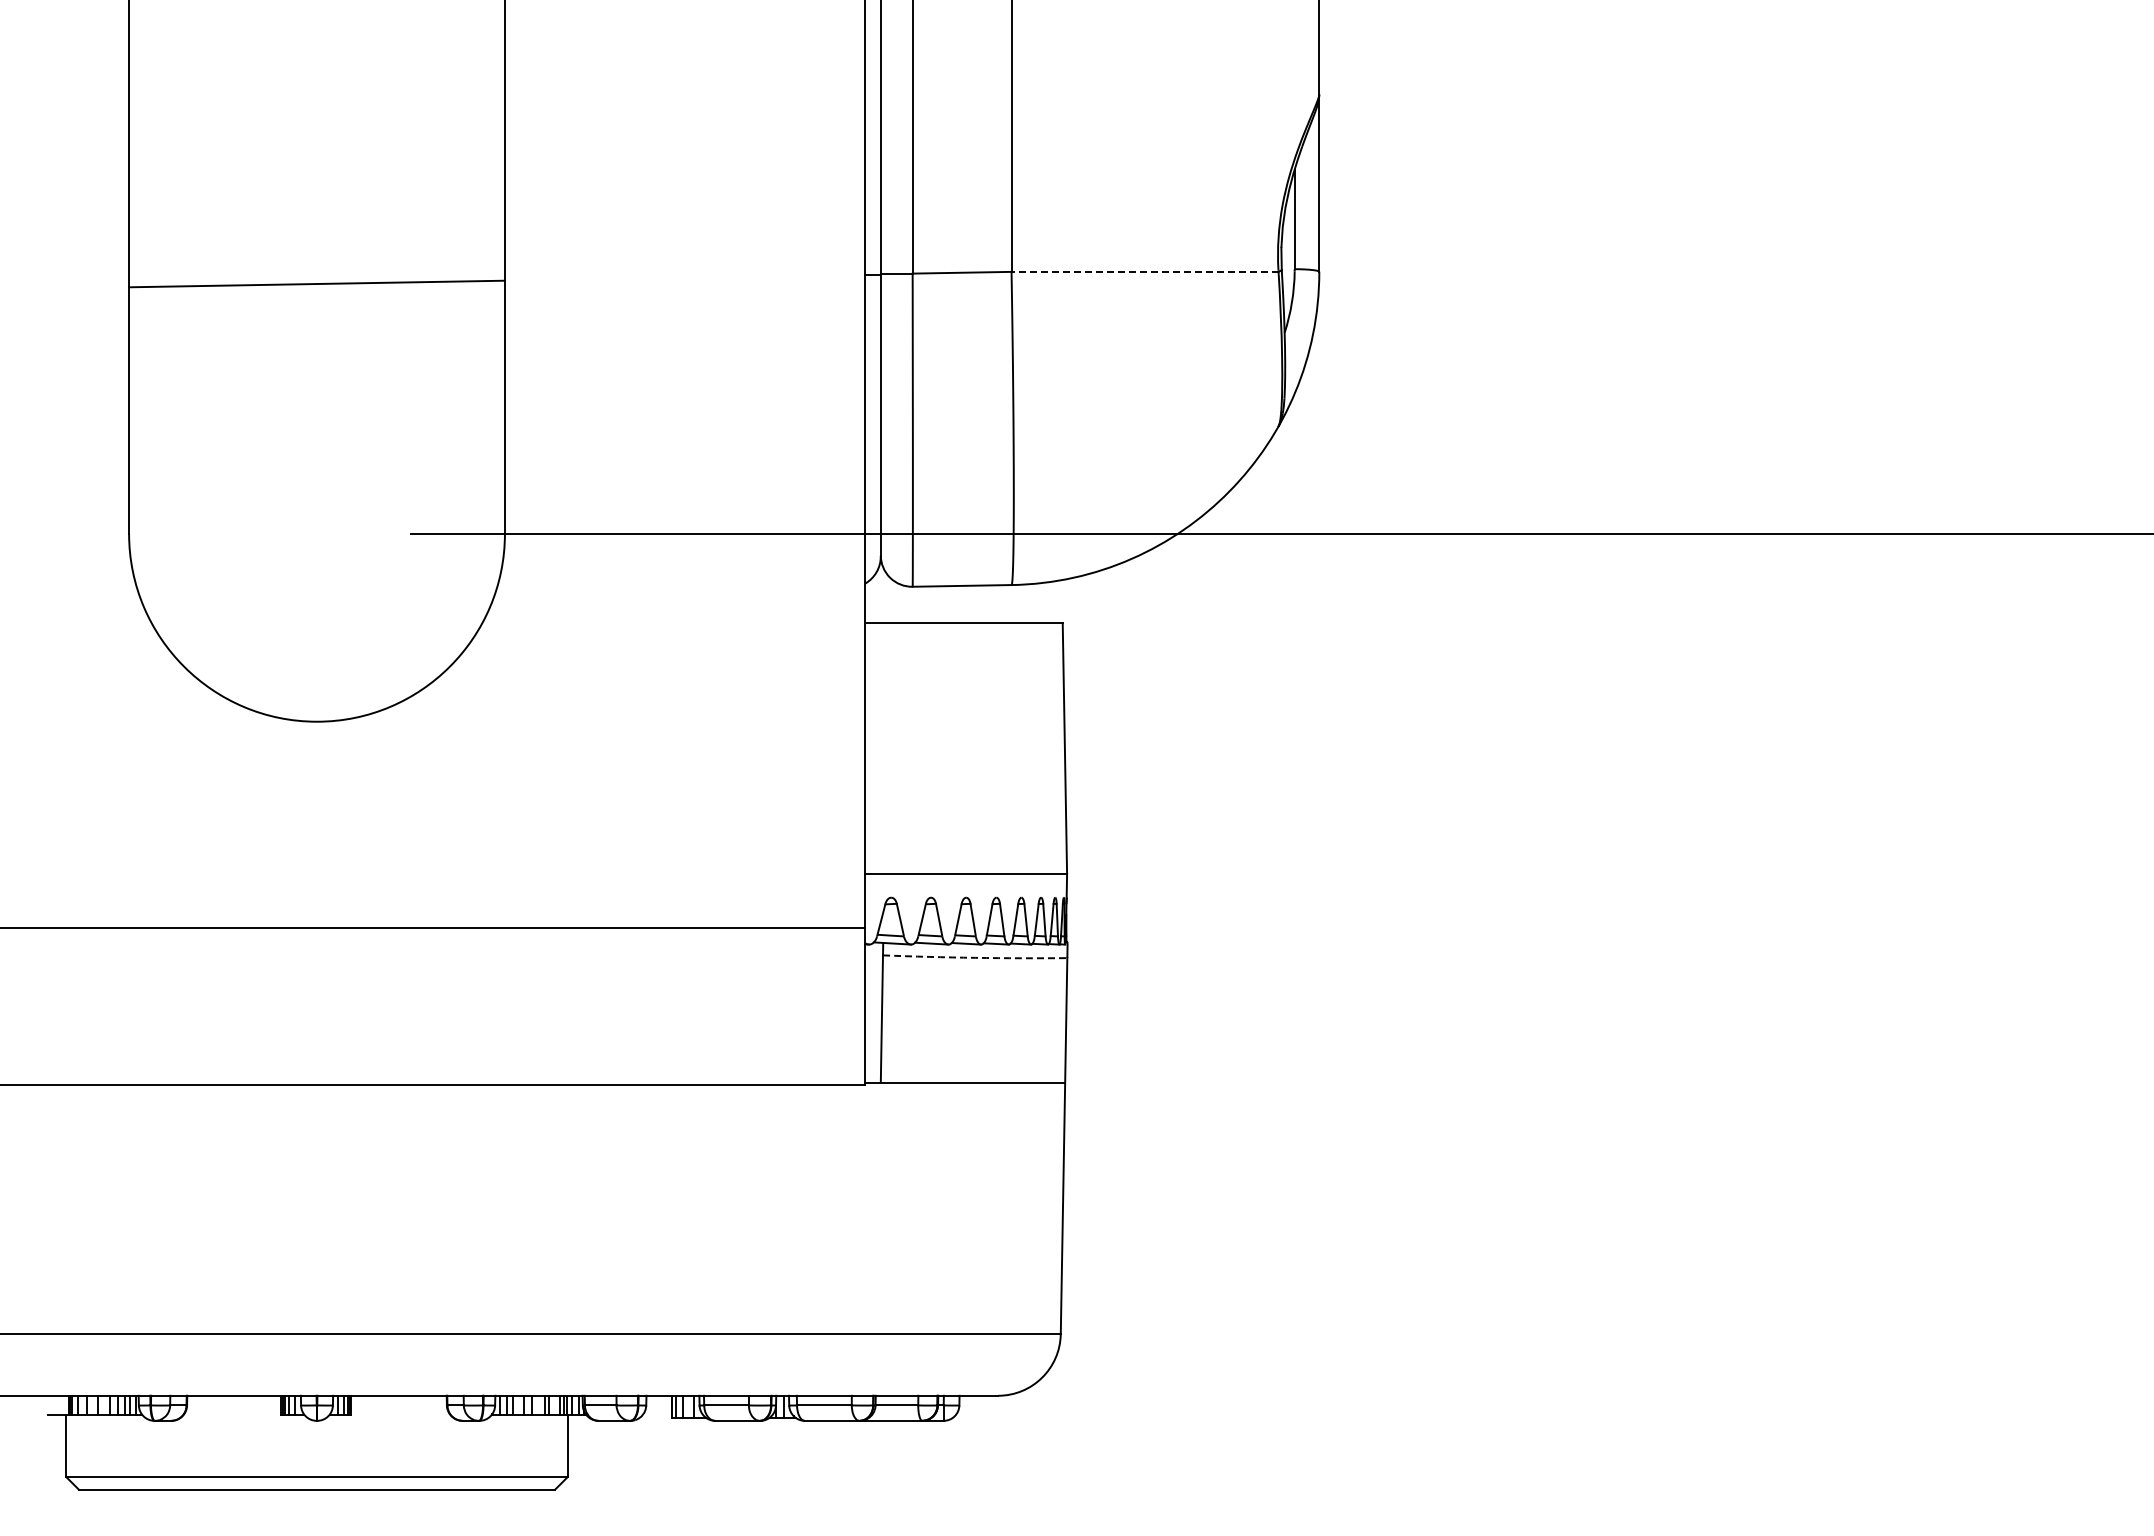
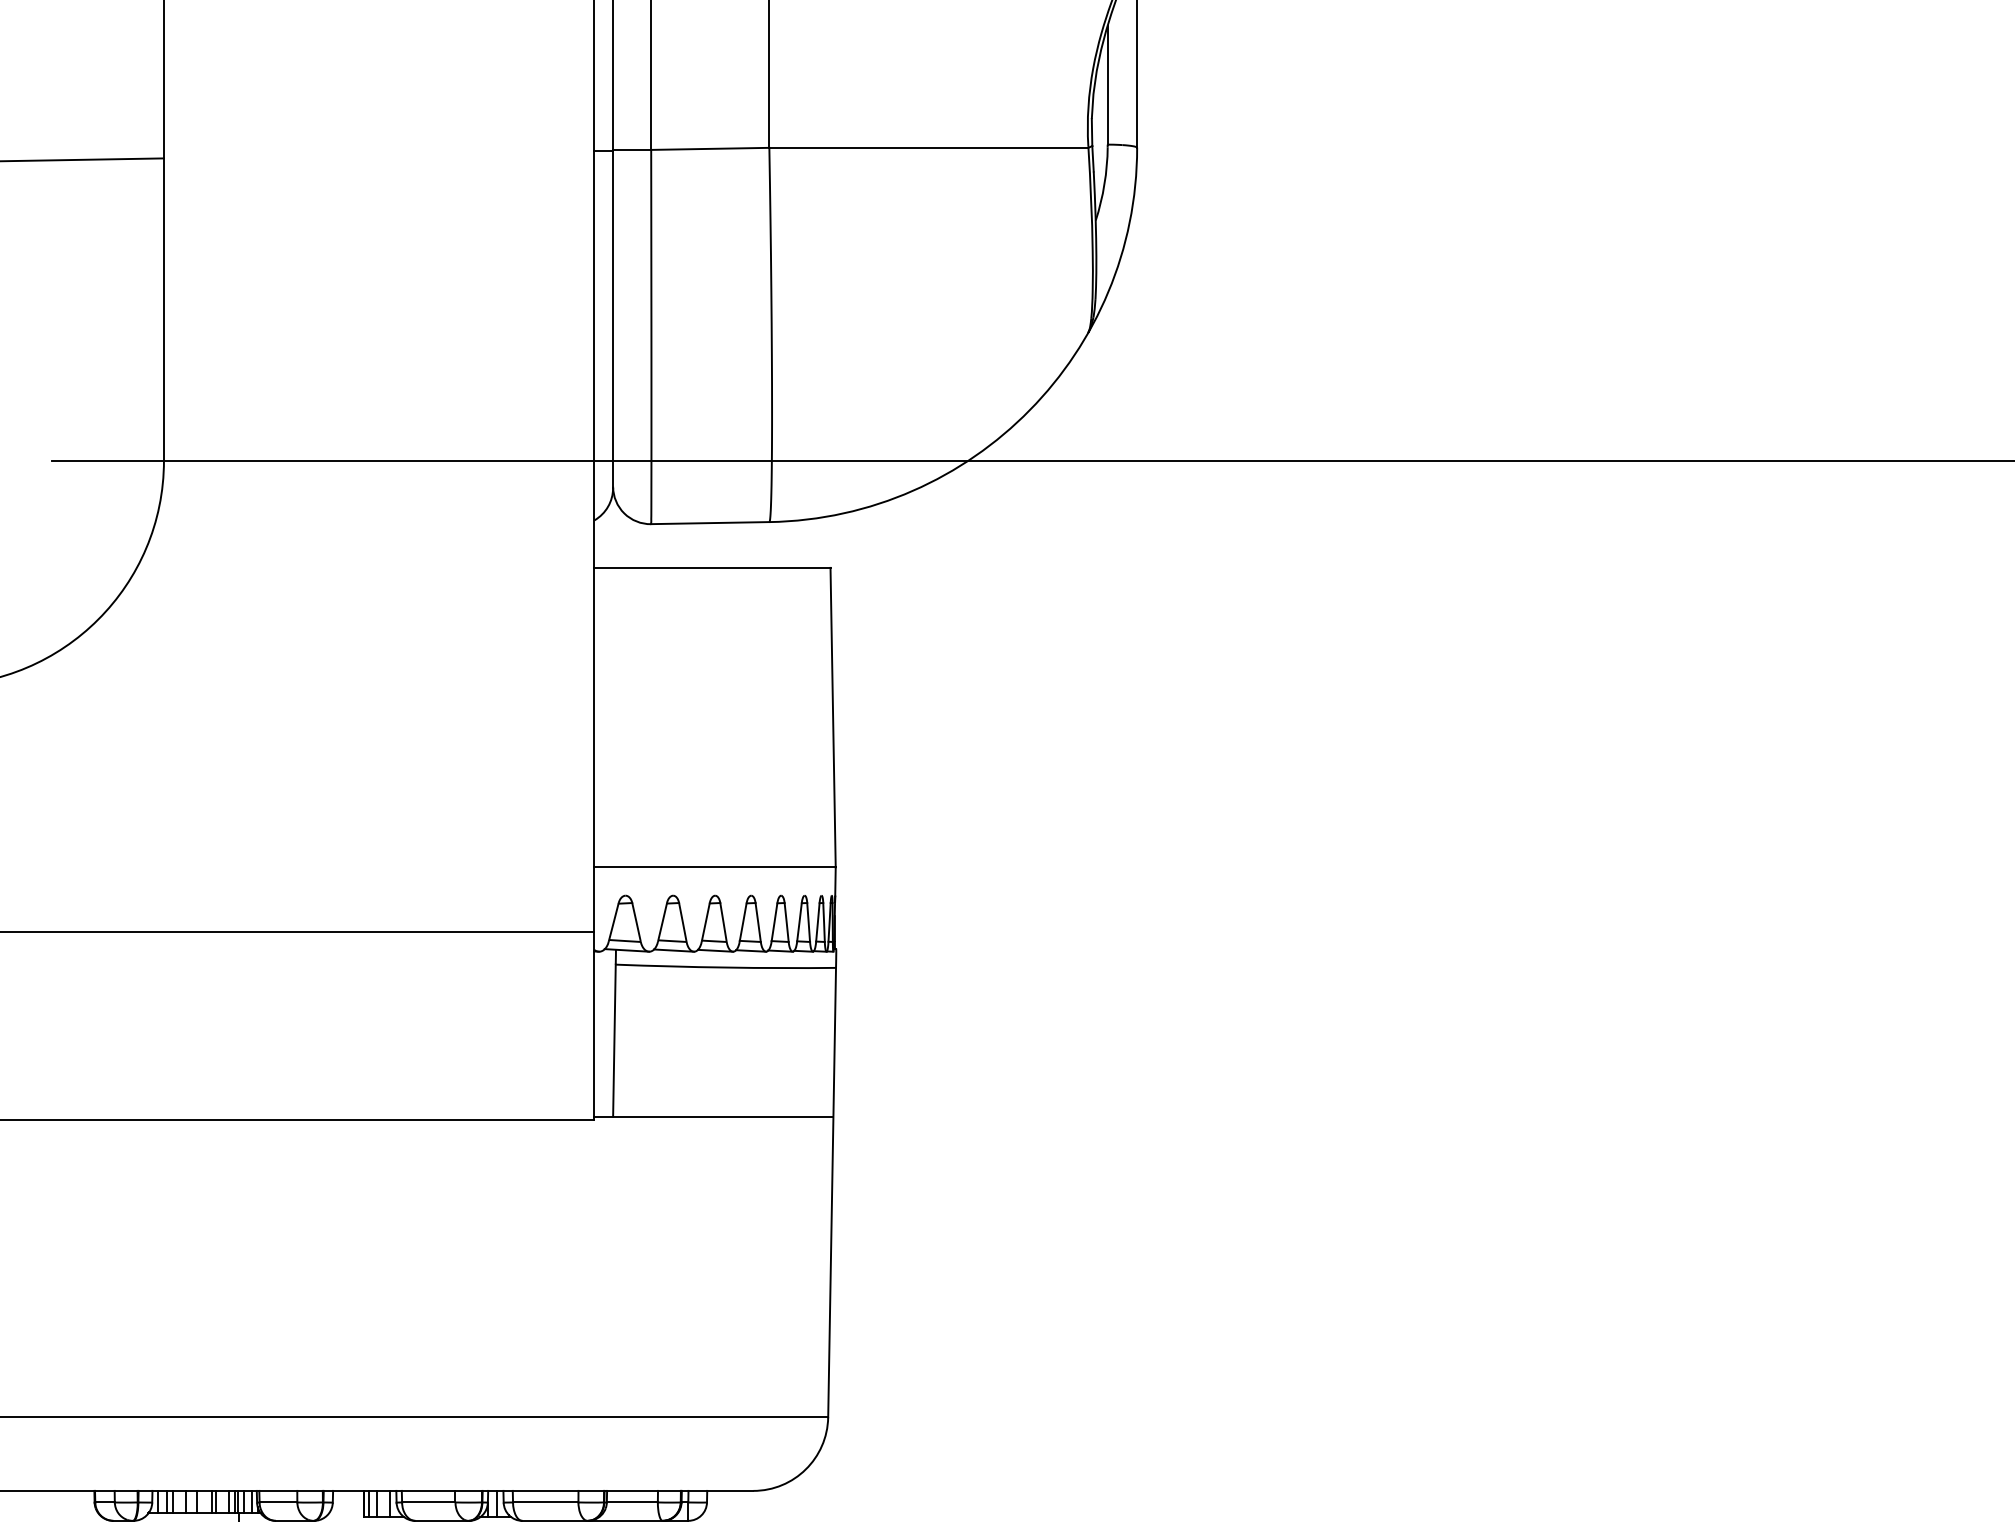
line: (1145, 271) -> (929, 147), dashed -> solid
arc: (975, 957) -> (726, 967), dashed -> solid

